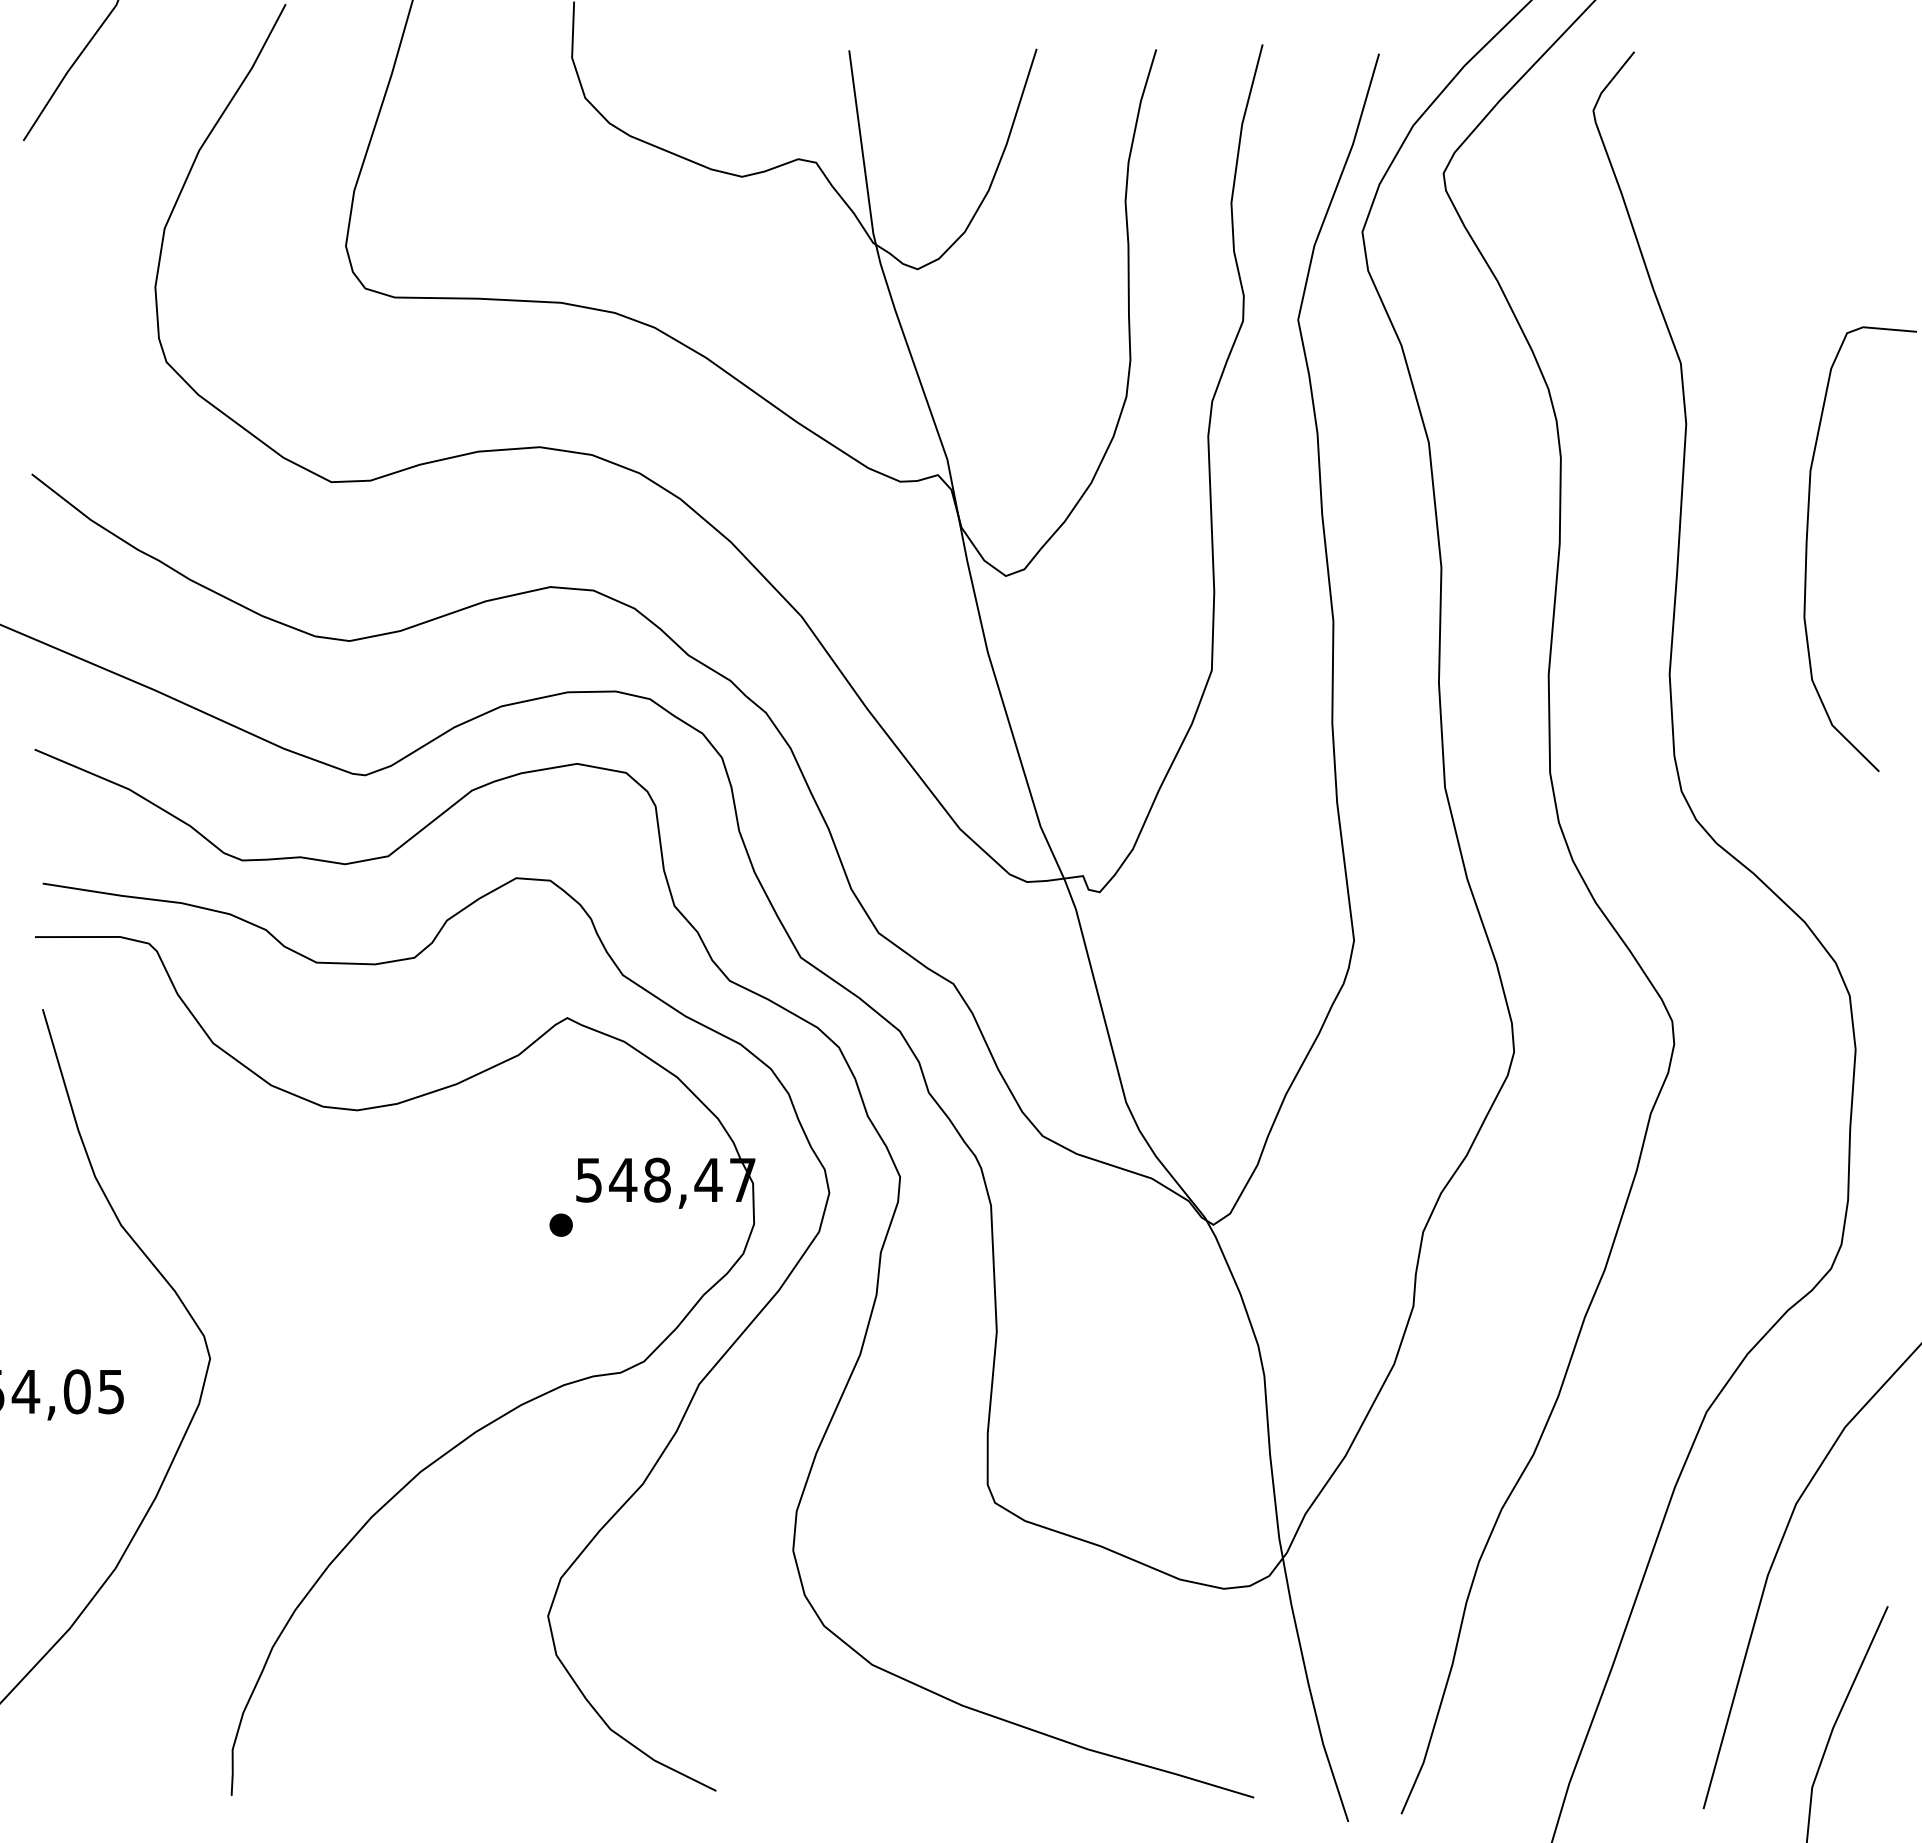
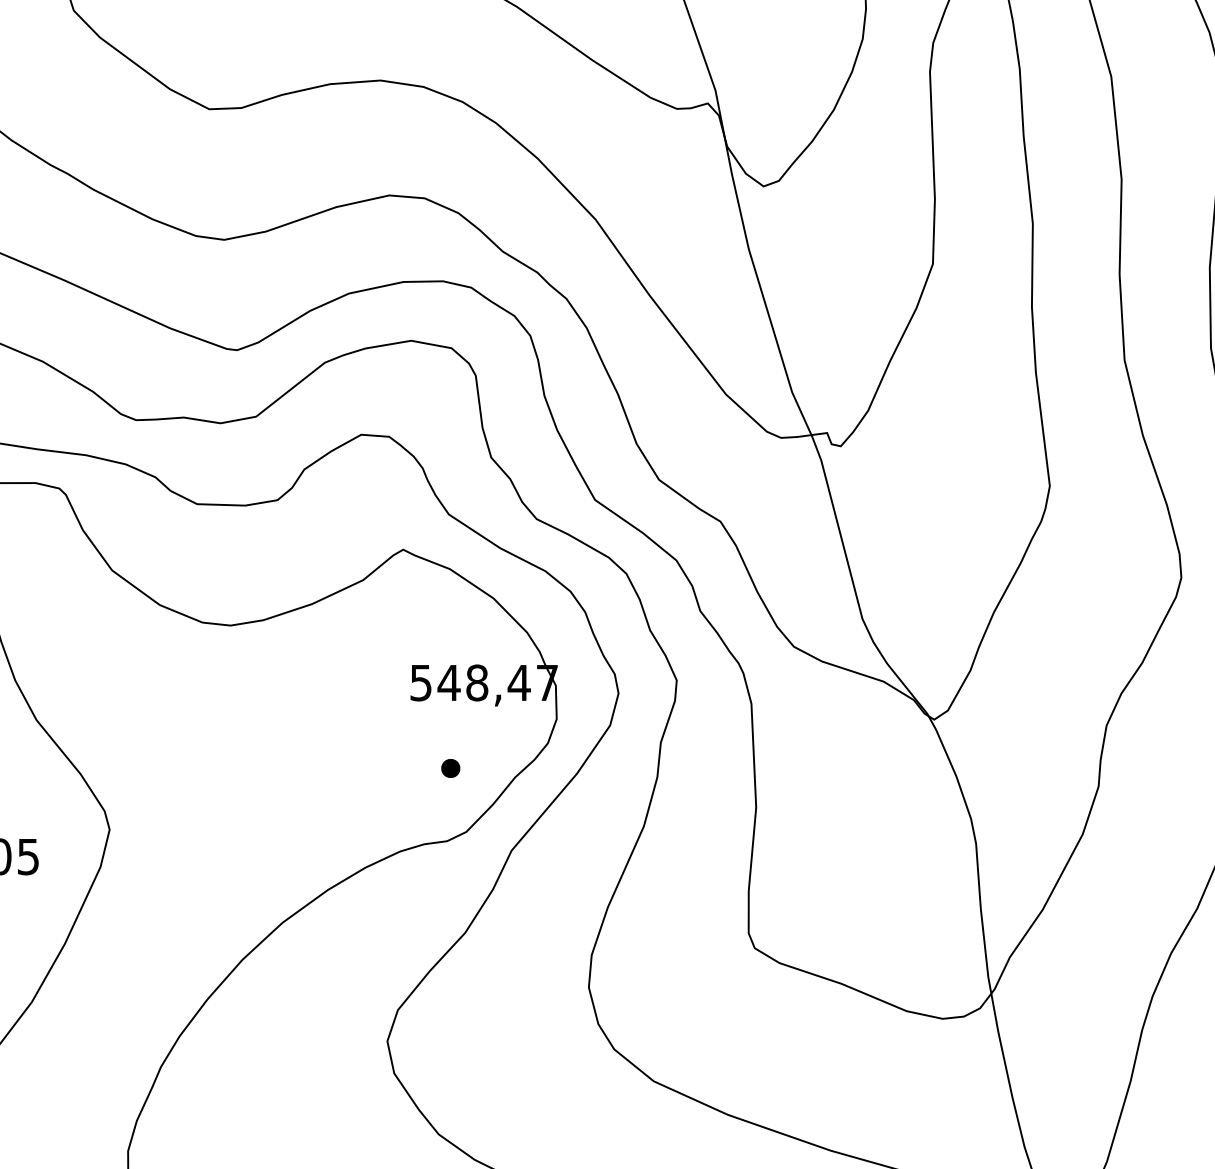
part: (560, 1224) -> (450, 767), moved

